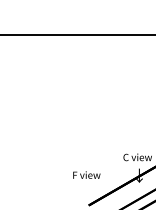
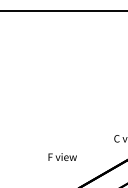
text: (86, 174) -> (62, 156), moved

